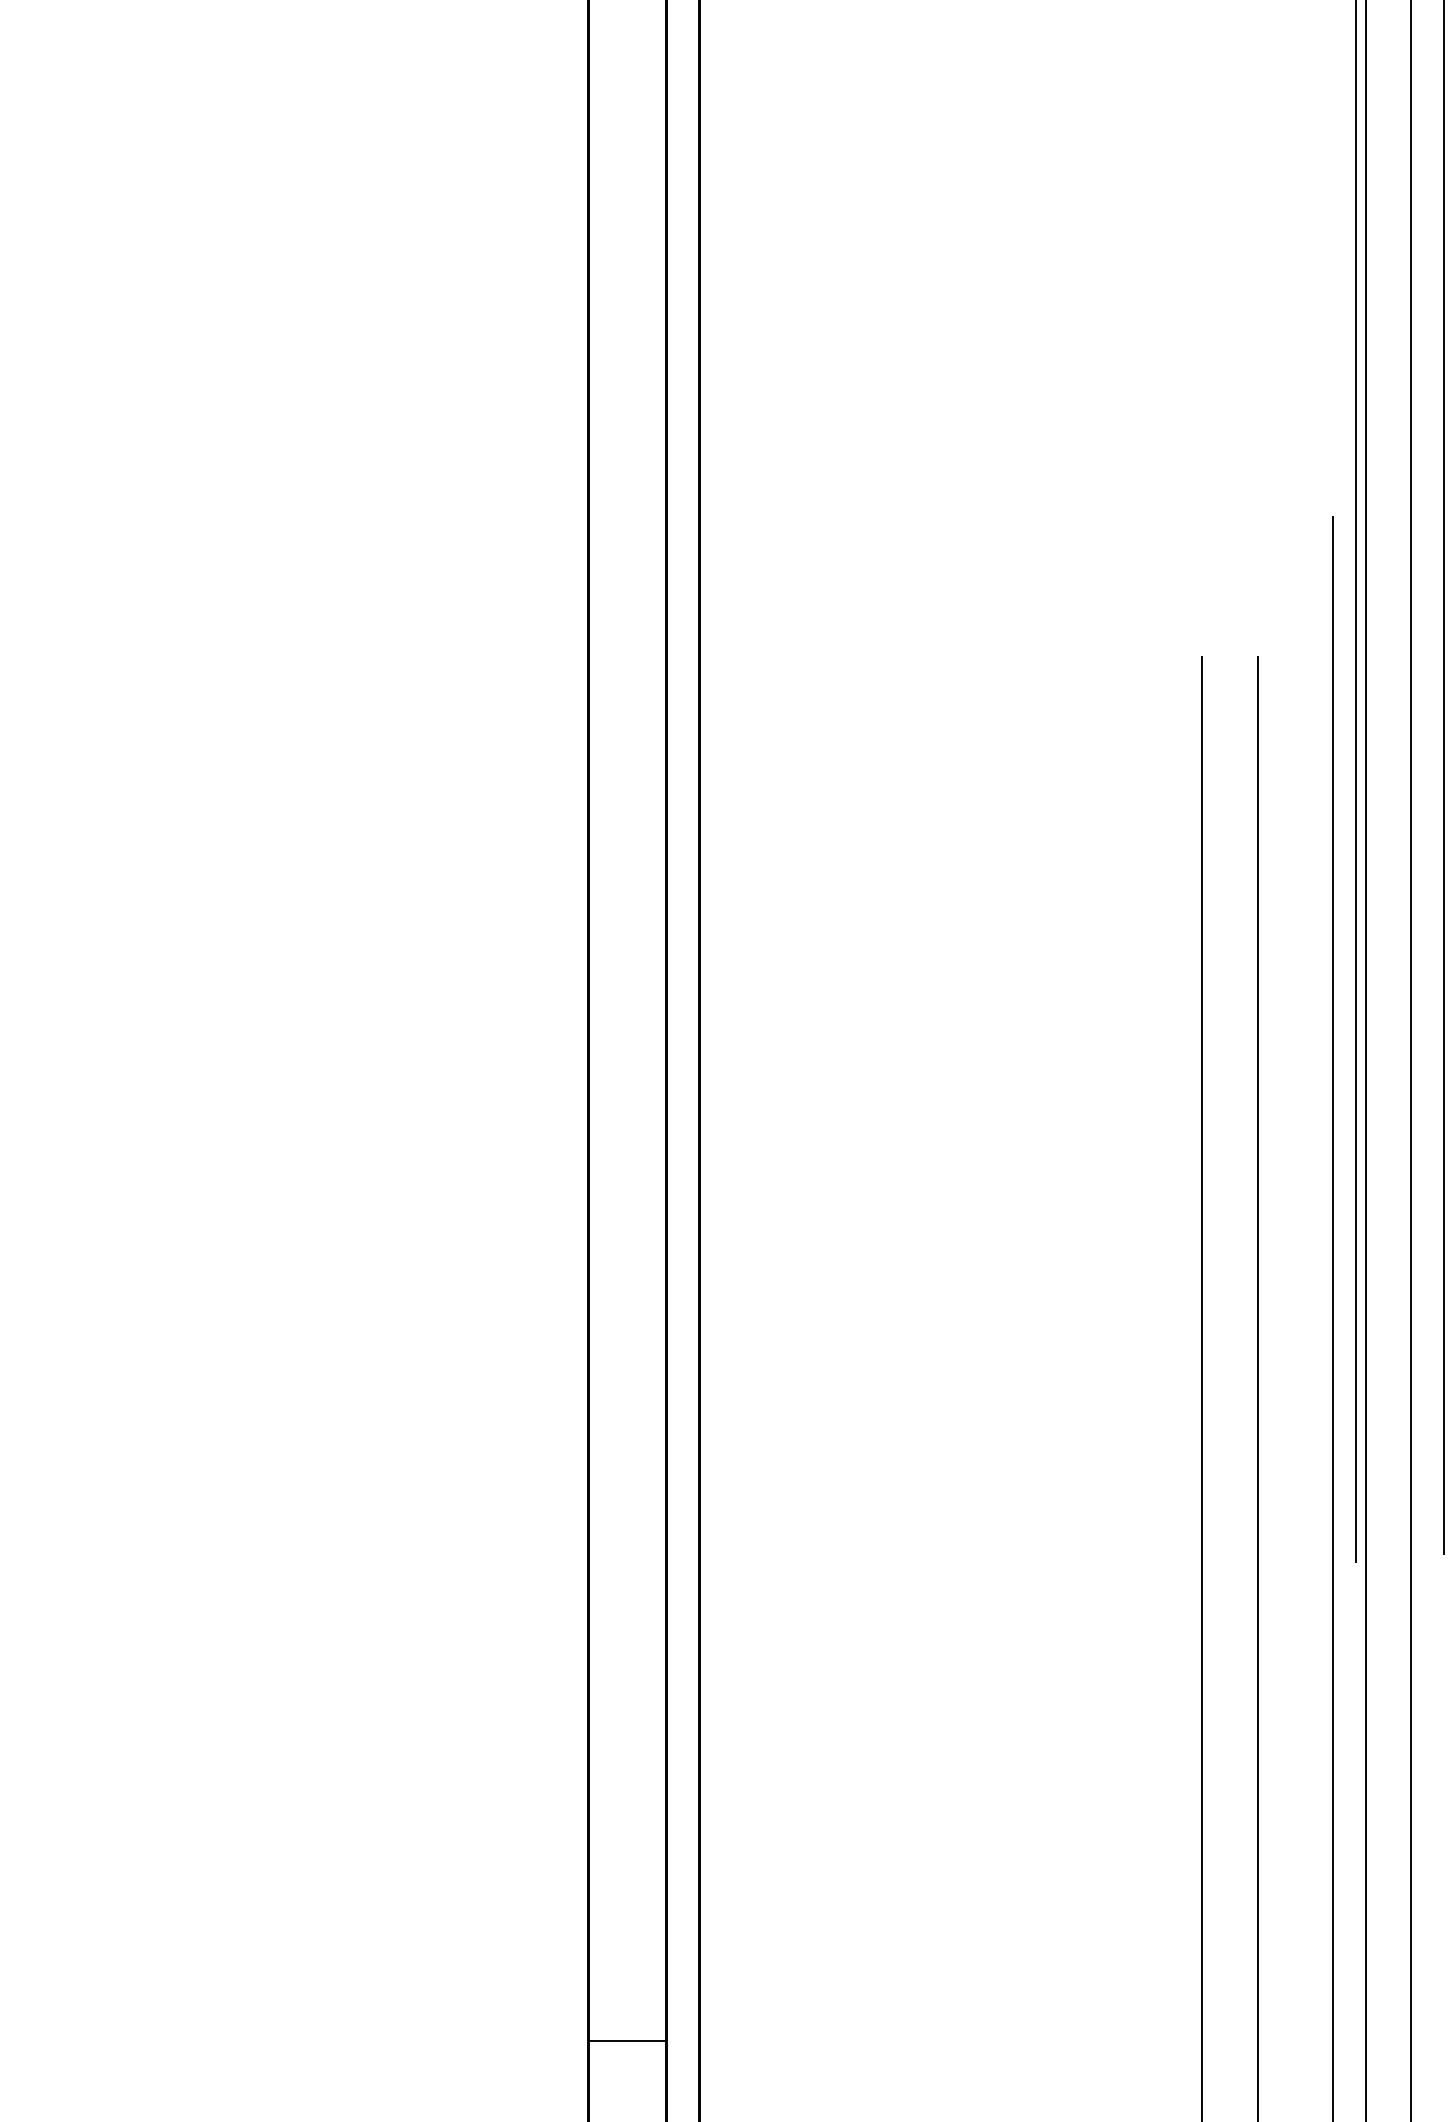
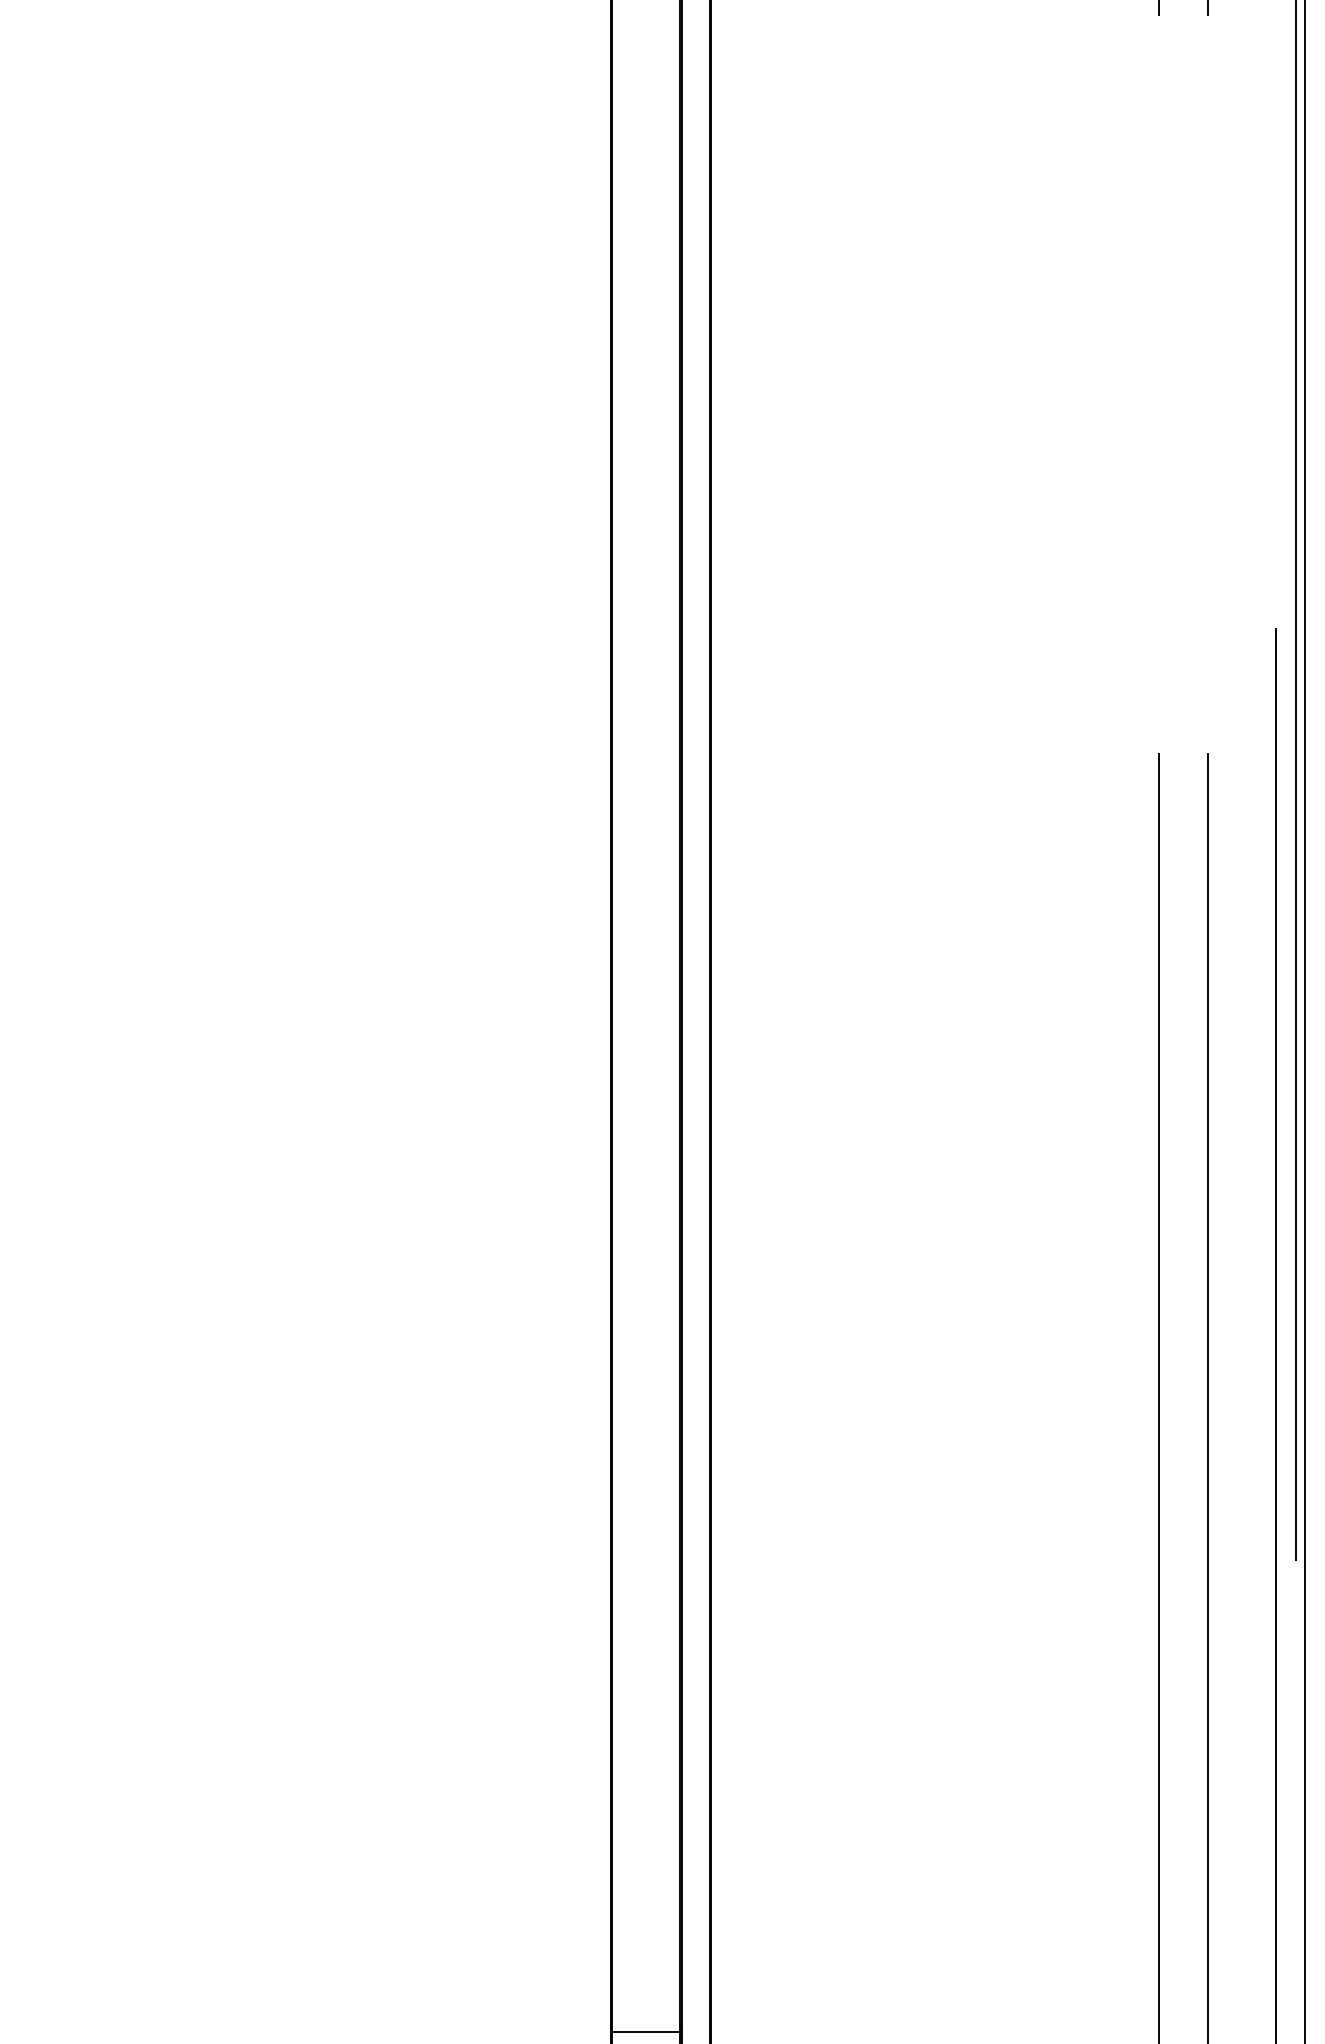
line: (627, 2041) -> (646, 2032), moved

